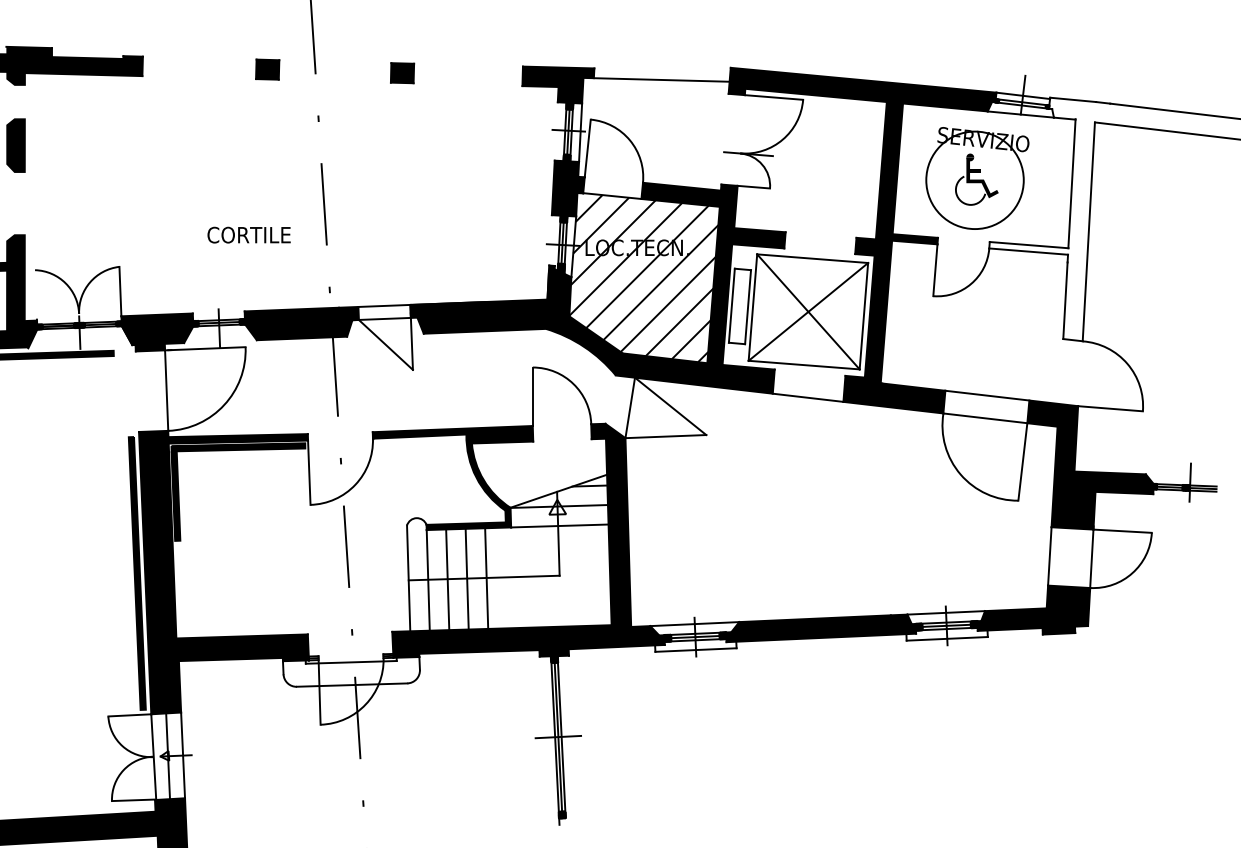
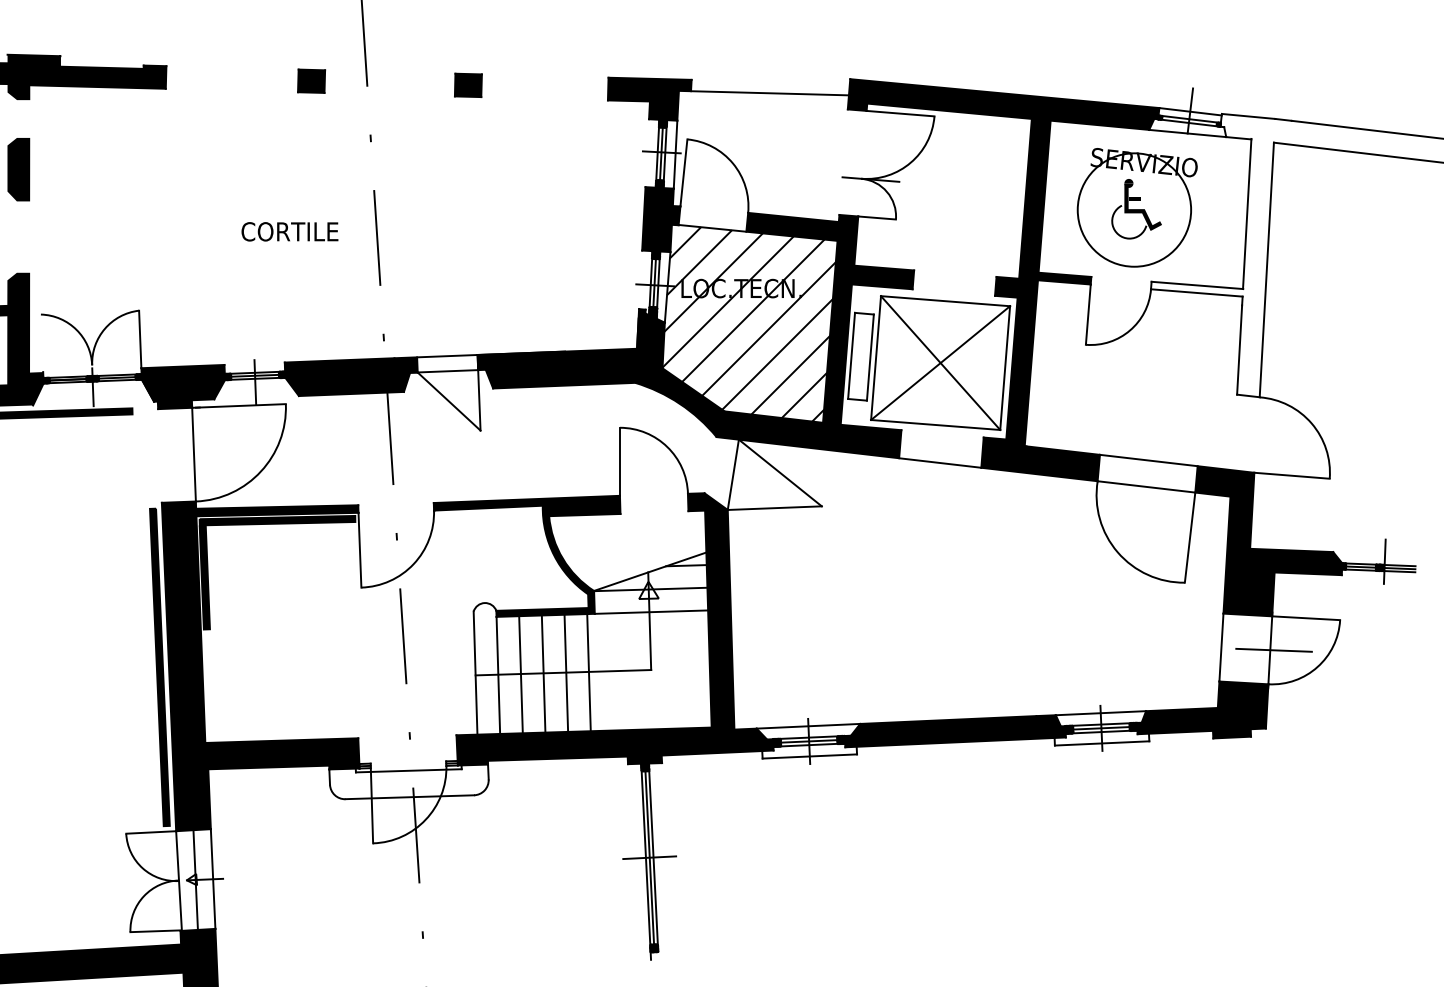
text: (248, 234) -> (289, 231), moved
line: (1094, 558) -> (1273, 649), added
line: (505, 577) -> (588, 672), added

